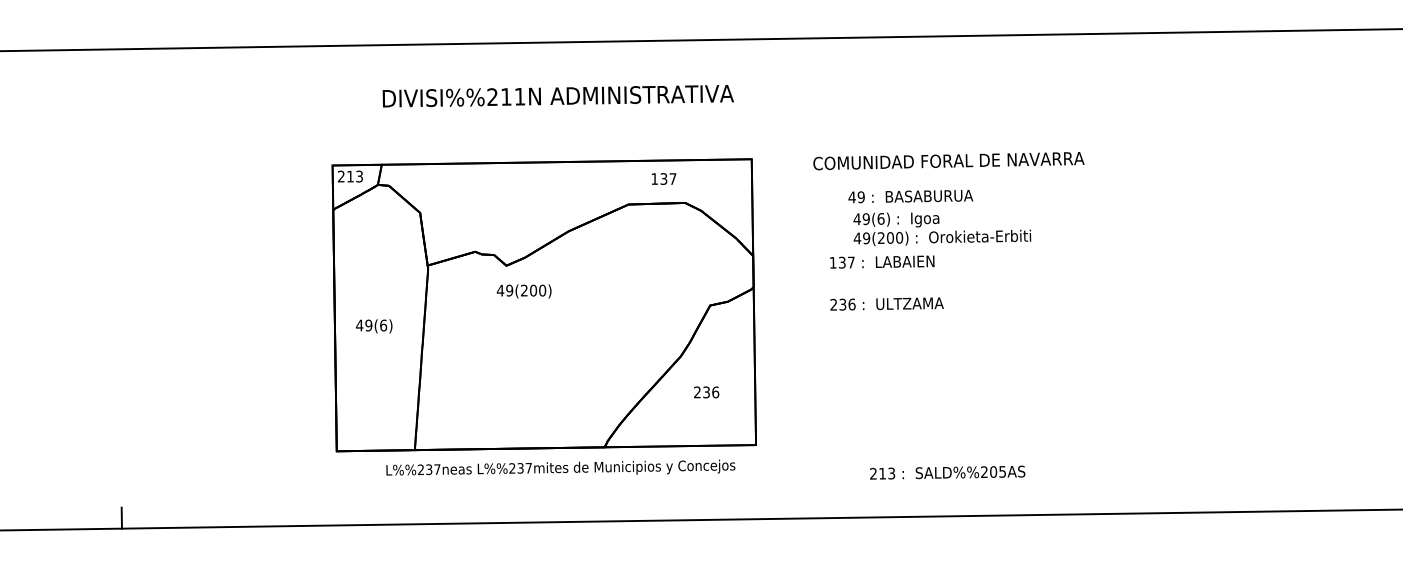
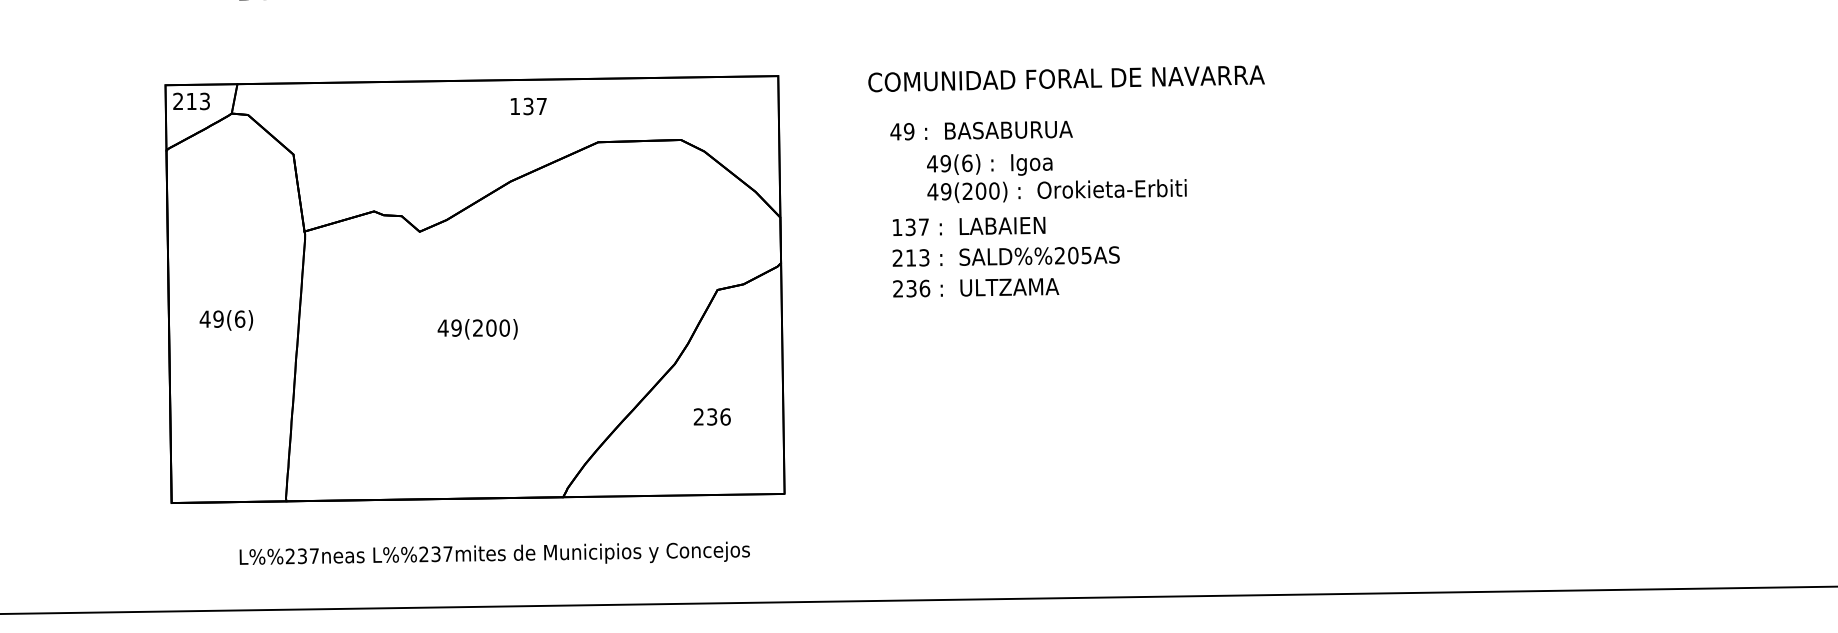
text: (663, 178) -> (527, 105), moved
text: (910, 196) -> (981, 130), moved
text: (523, 291) -> (476, 329), moved
text: (560, 467) -> (494, 553), moved
text: (947, 472) -> (1005, 256), moved

